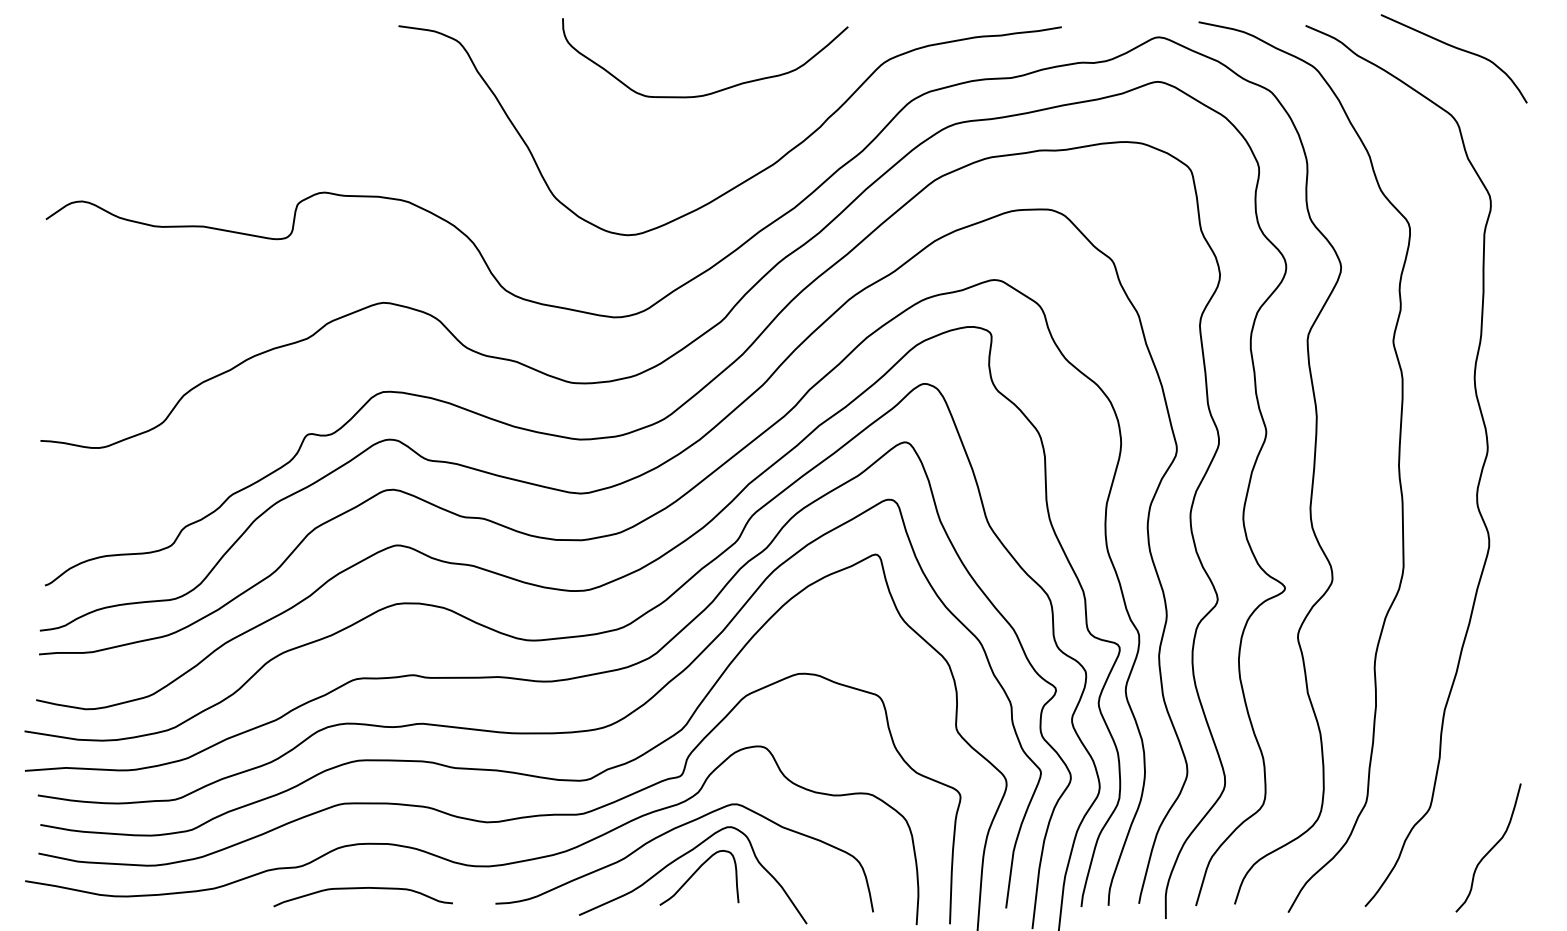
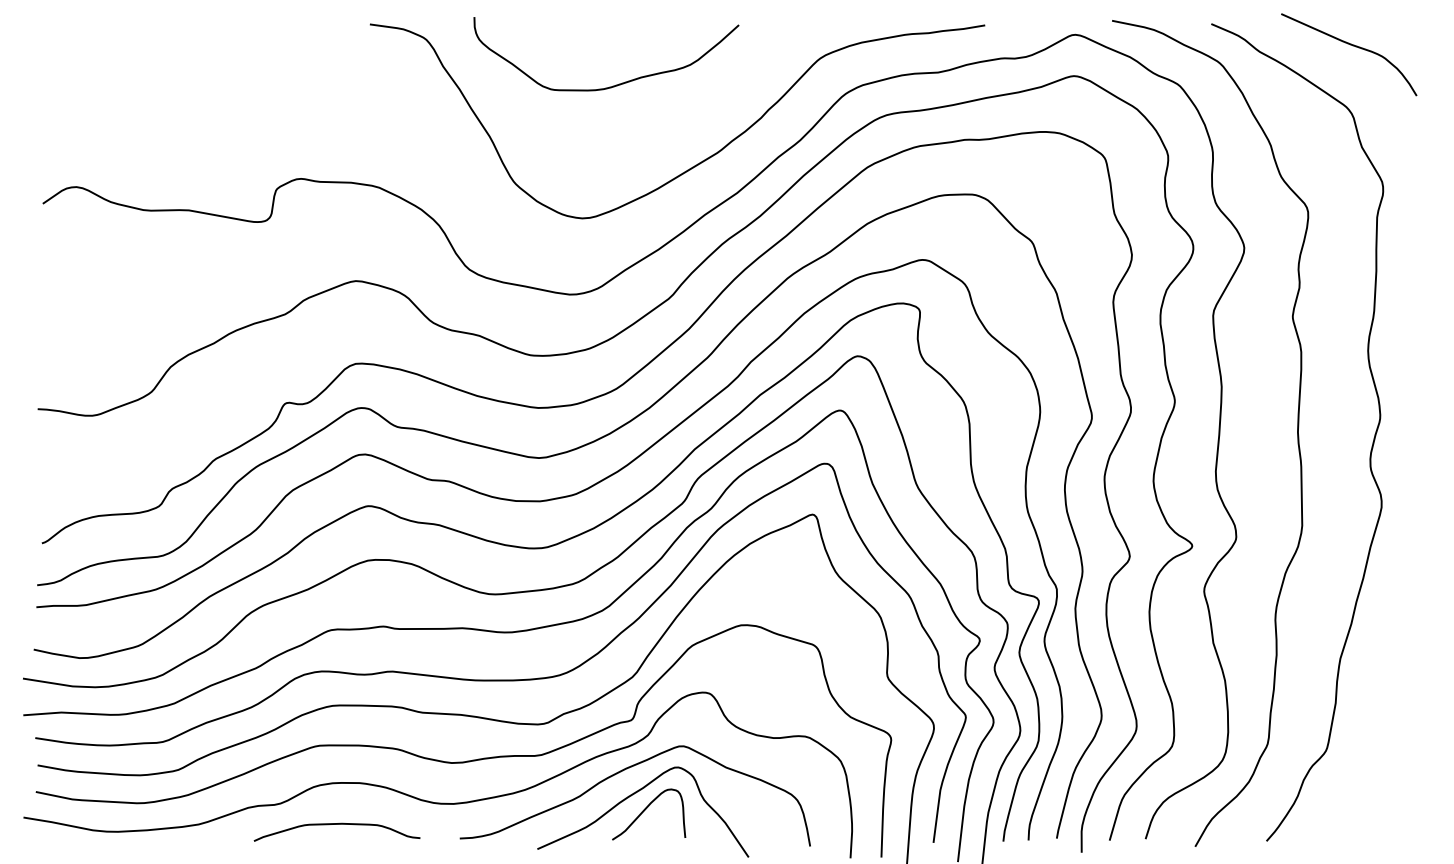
curve: (716, 90) -> (616, 84), moved
curve: (1490, 848) -> (1382, 787), removed

